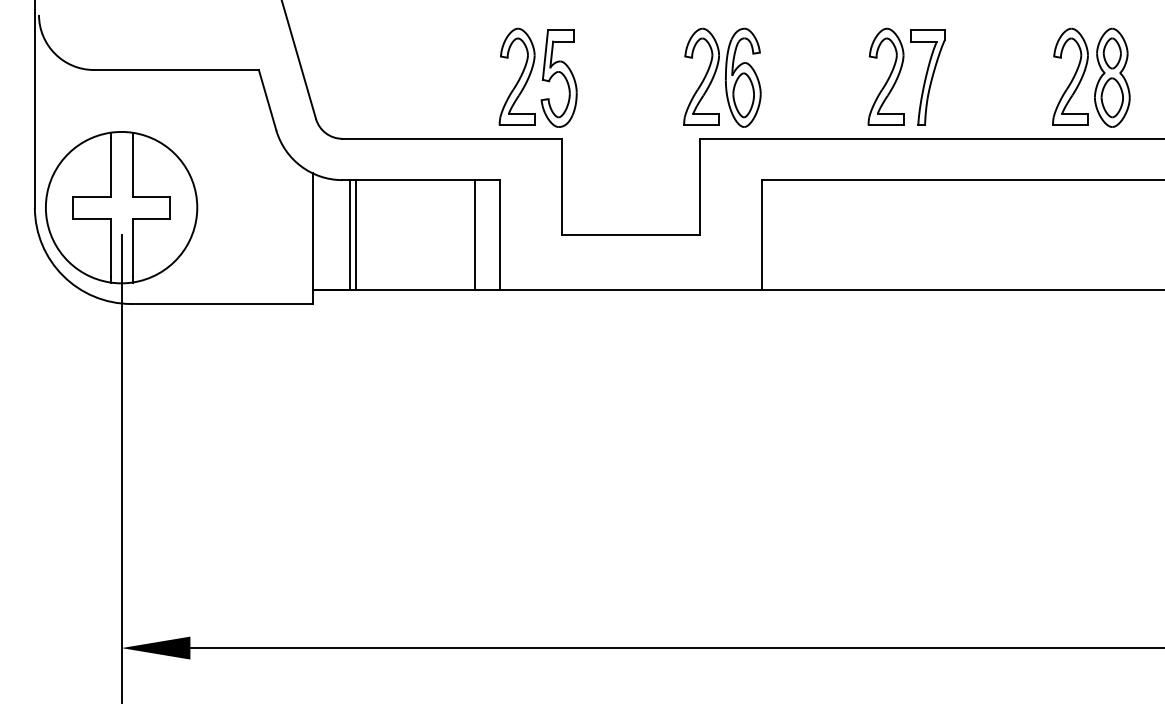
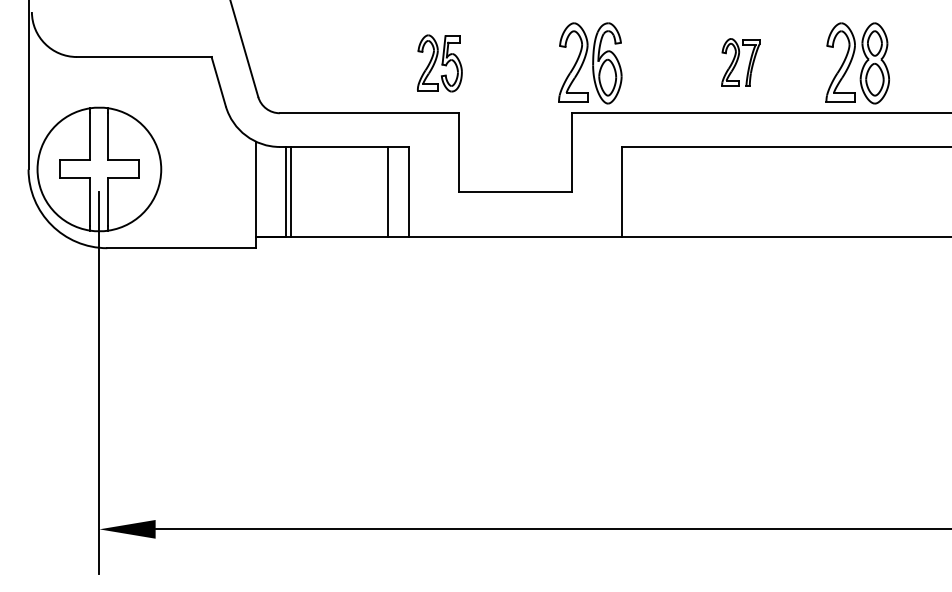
part: (906, 76) -> (740, 62), size x0.6
part: (537, 77) -> (439, 63), size x0.7
part: (1091, 77) -> (857, 63), moved

